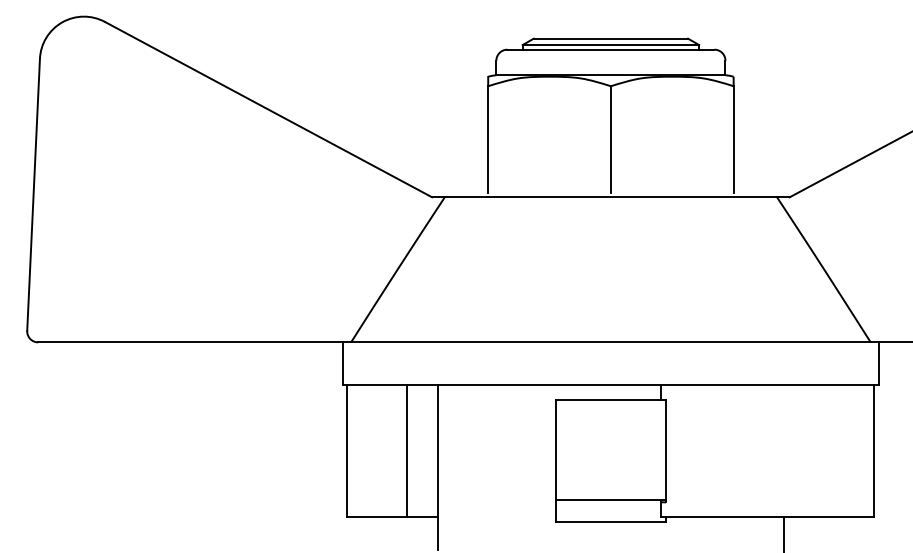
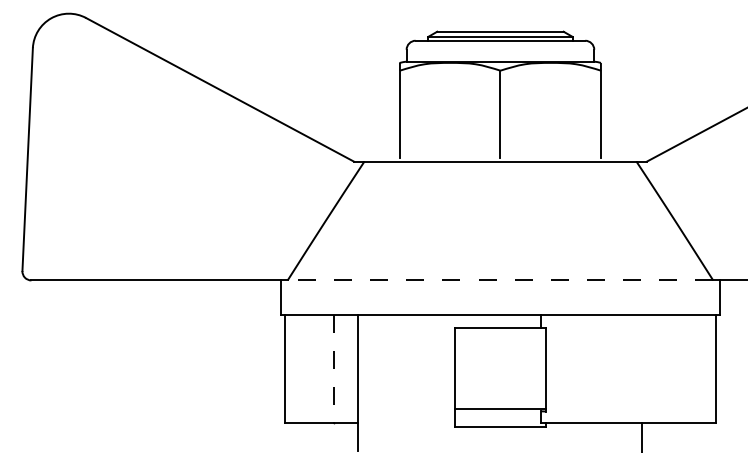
line: (610, 342) -> (500, 280), solid -> dashed
line: (407, 451) -> (333, 369), solid -> dashed

